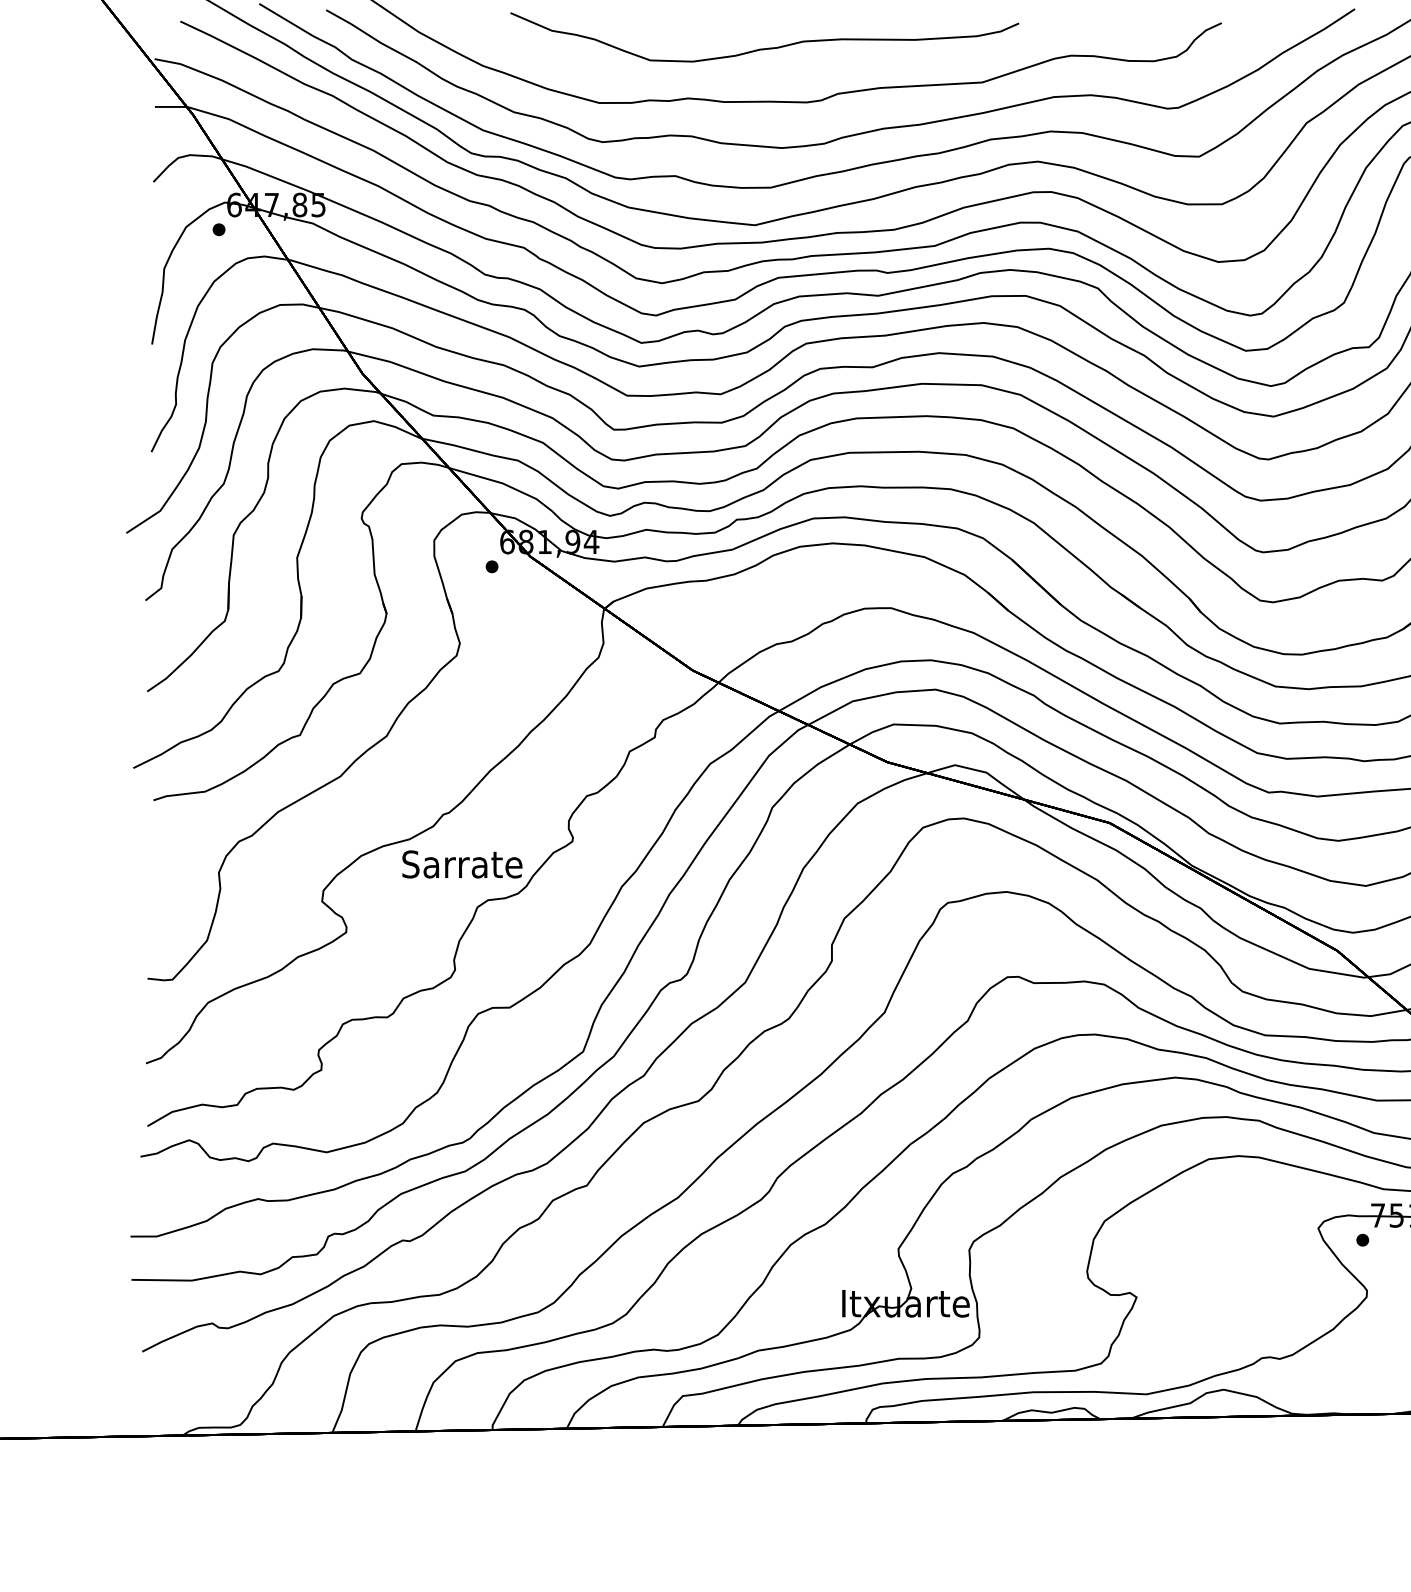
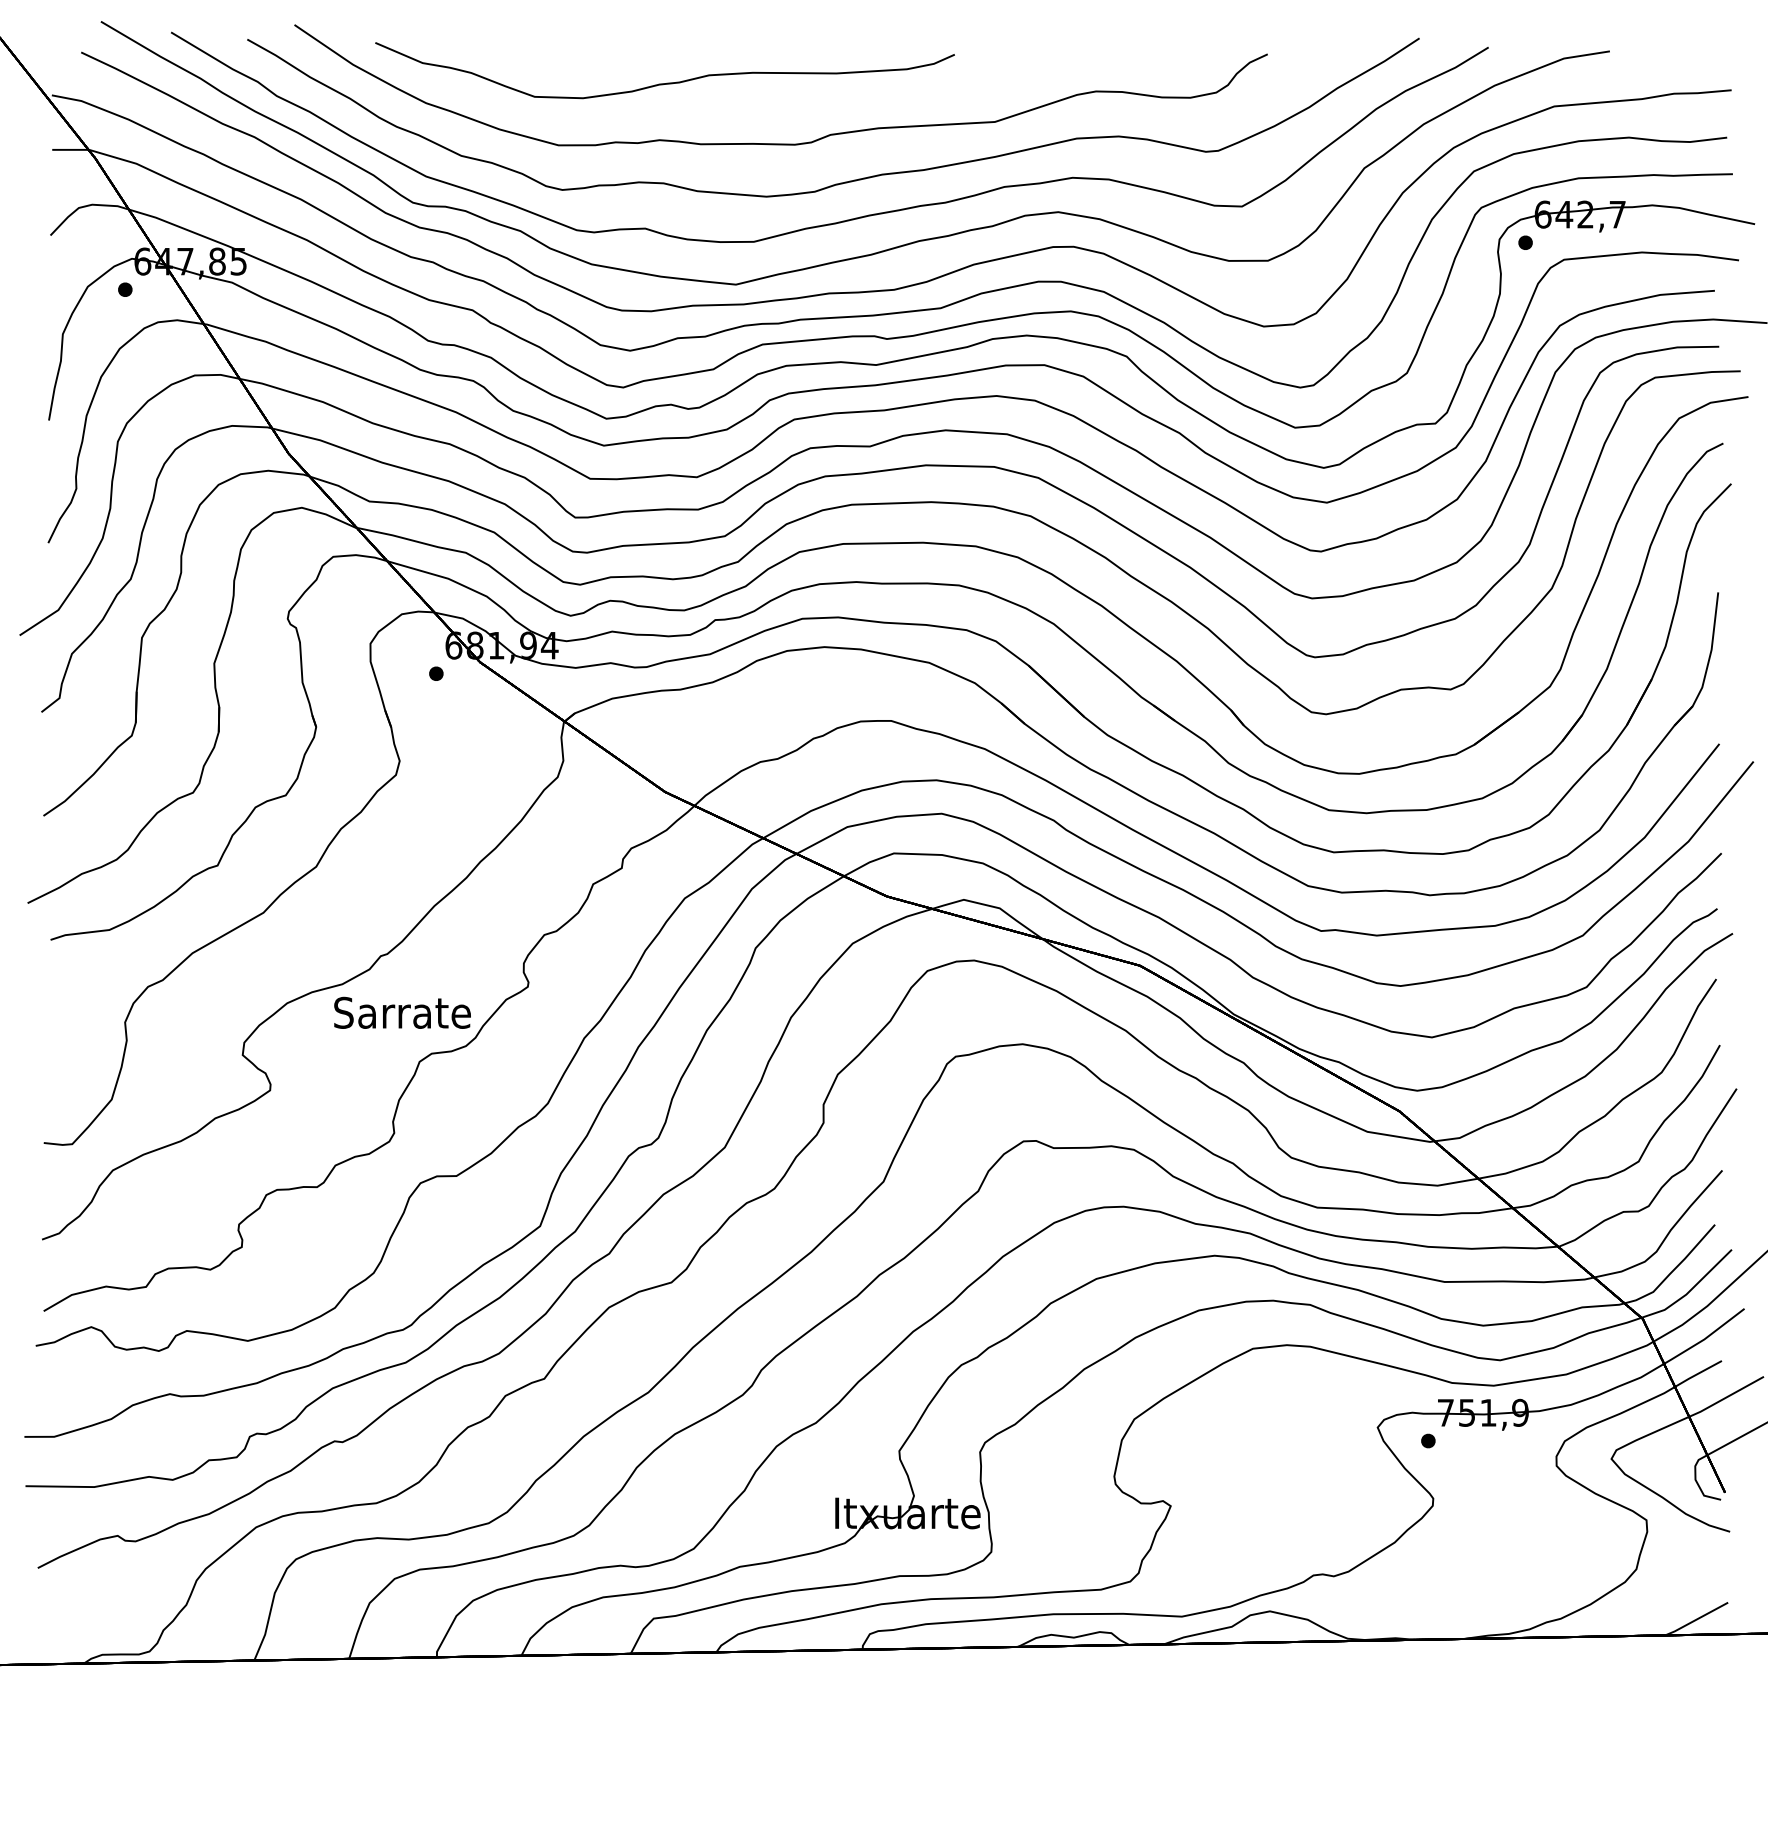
part: (766, 47) -> (667, 82), moved

